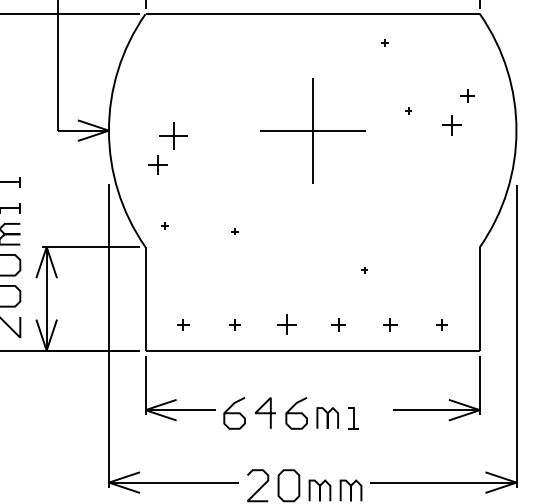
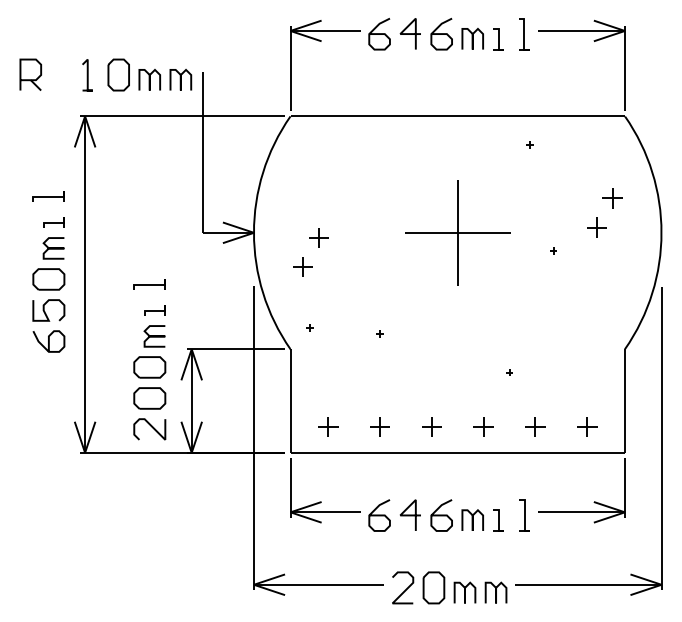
part: (467, 96) -> (612, 198), size x1.43
part: (408, 110) -> (553, 250), moved
part: (173, 135) -> (318, 237), size x0.71
part: (183, 324) -> (328, 426), size x1.67
part: (234, 324) -> (379, 426), size x1.67
part: (338, 324) -> (483, 426), size x1.43
part: (390, 324) -> (535, 426), size x1.43
part: (442, 324) -> (587, 426), size x1.67
line: (379, 413) -> (524, 515), added

